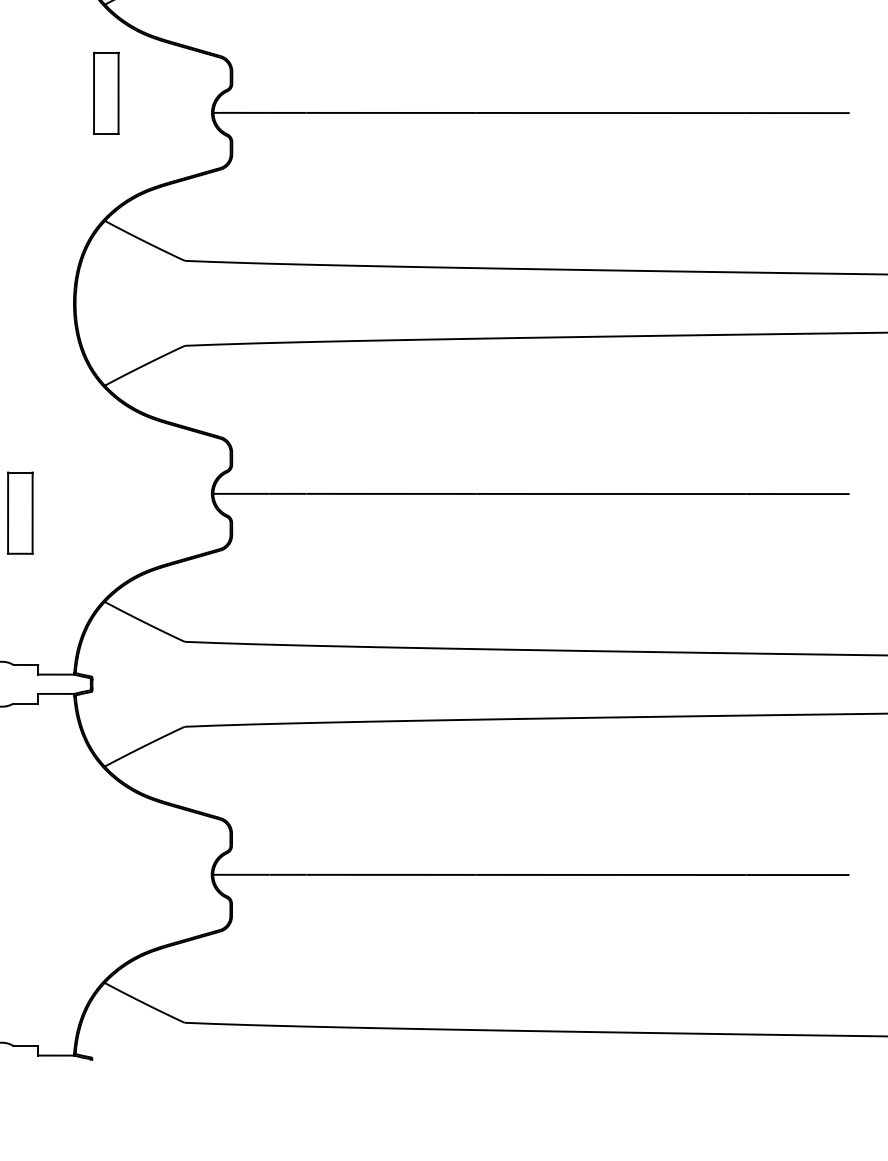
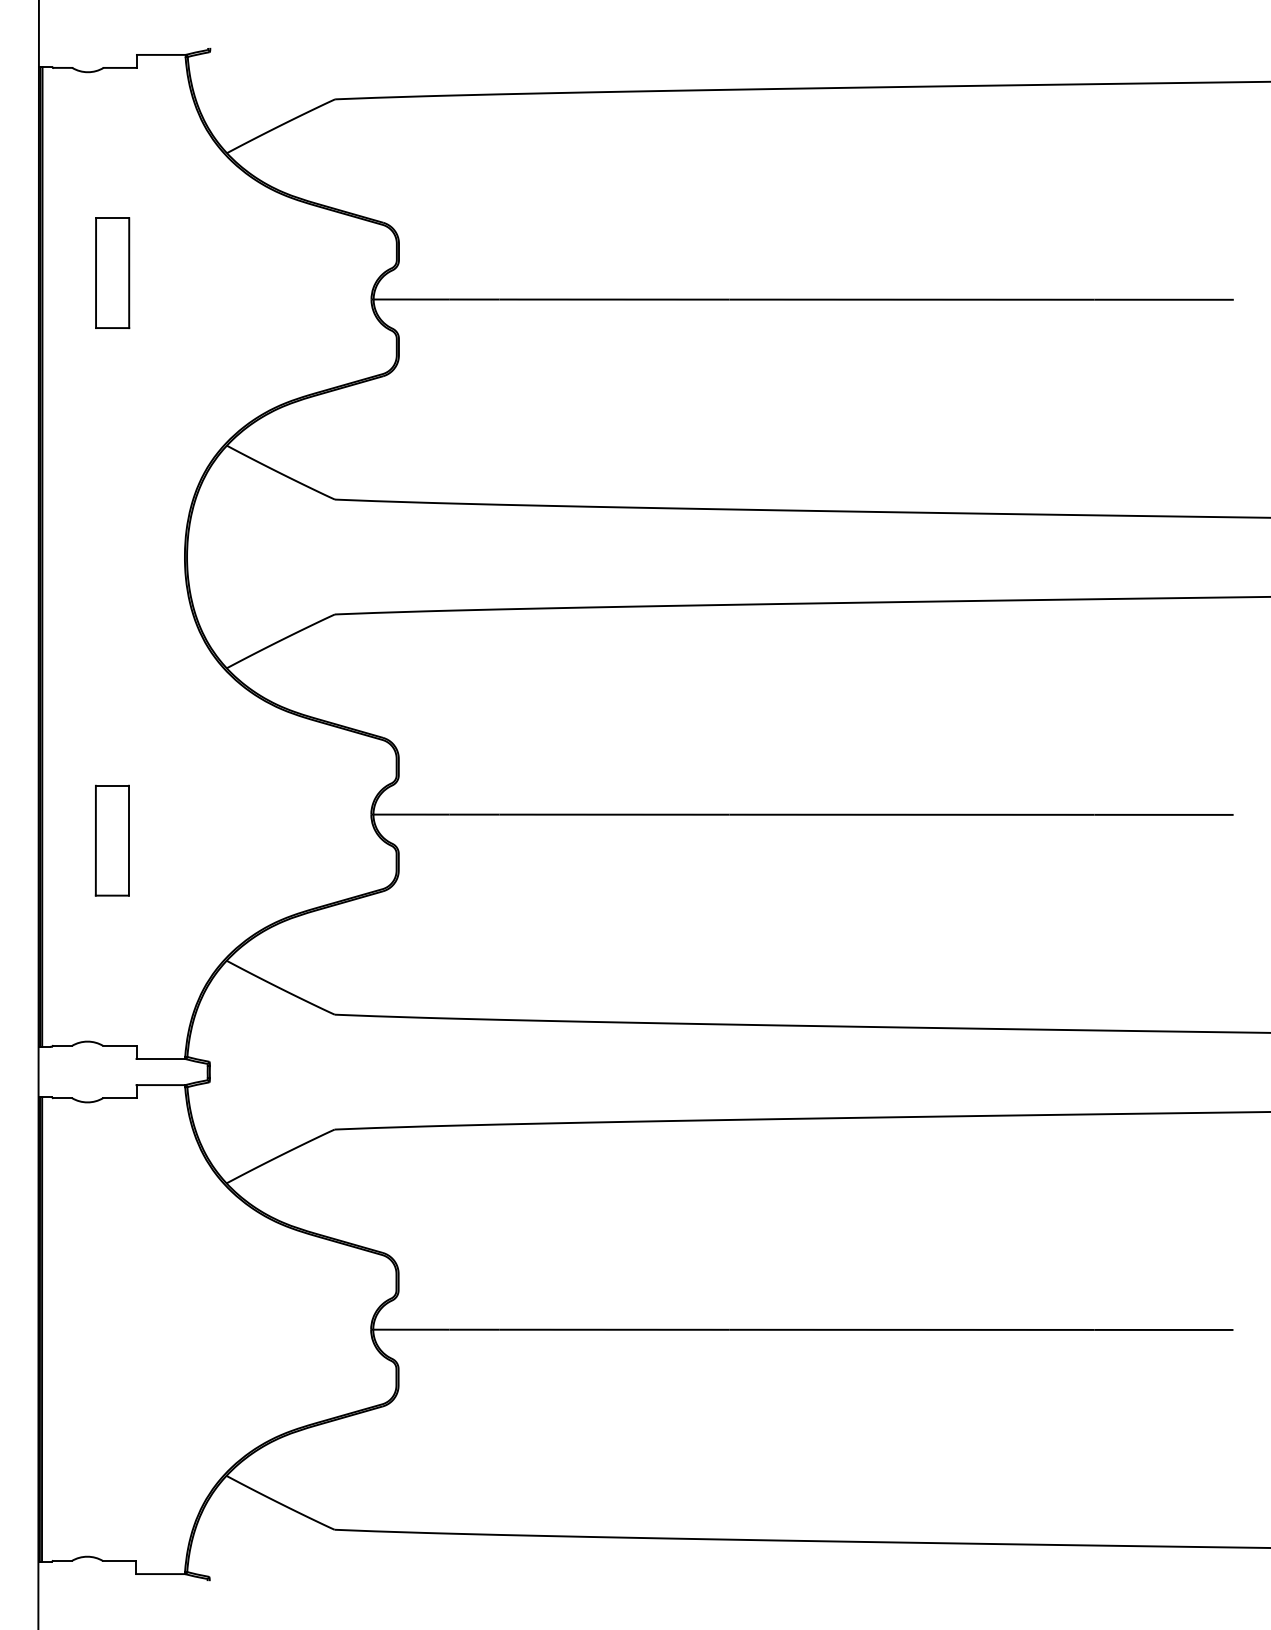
part: (106, 93) -> (112, 273), moved

